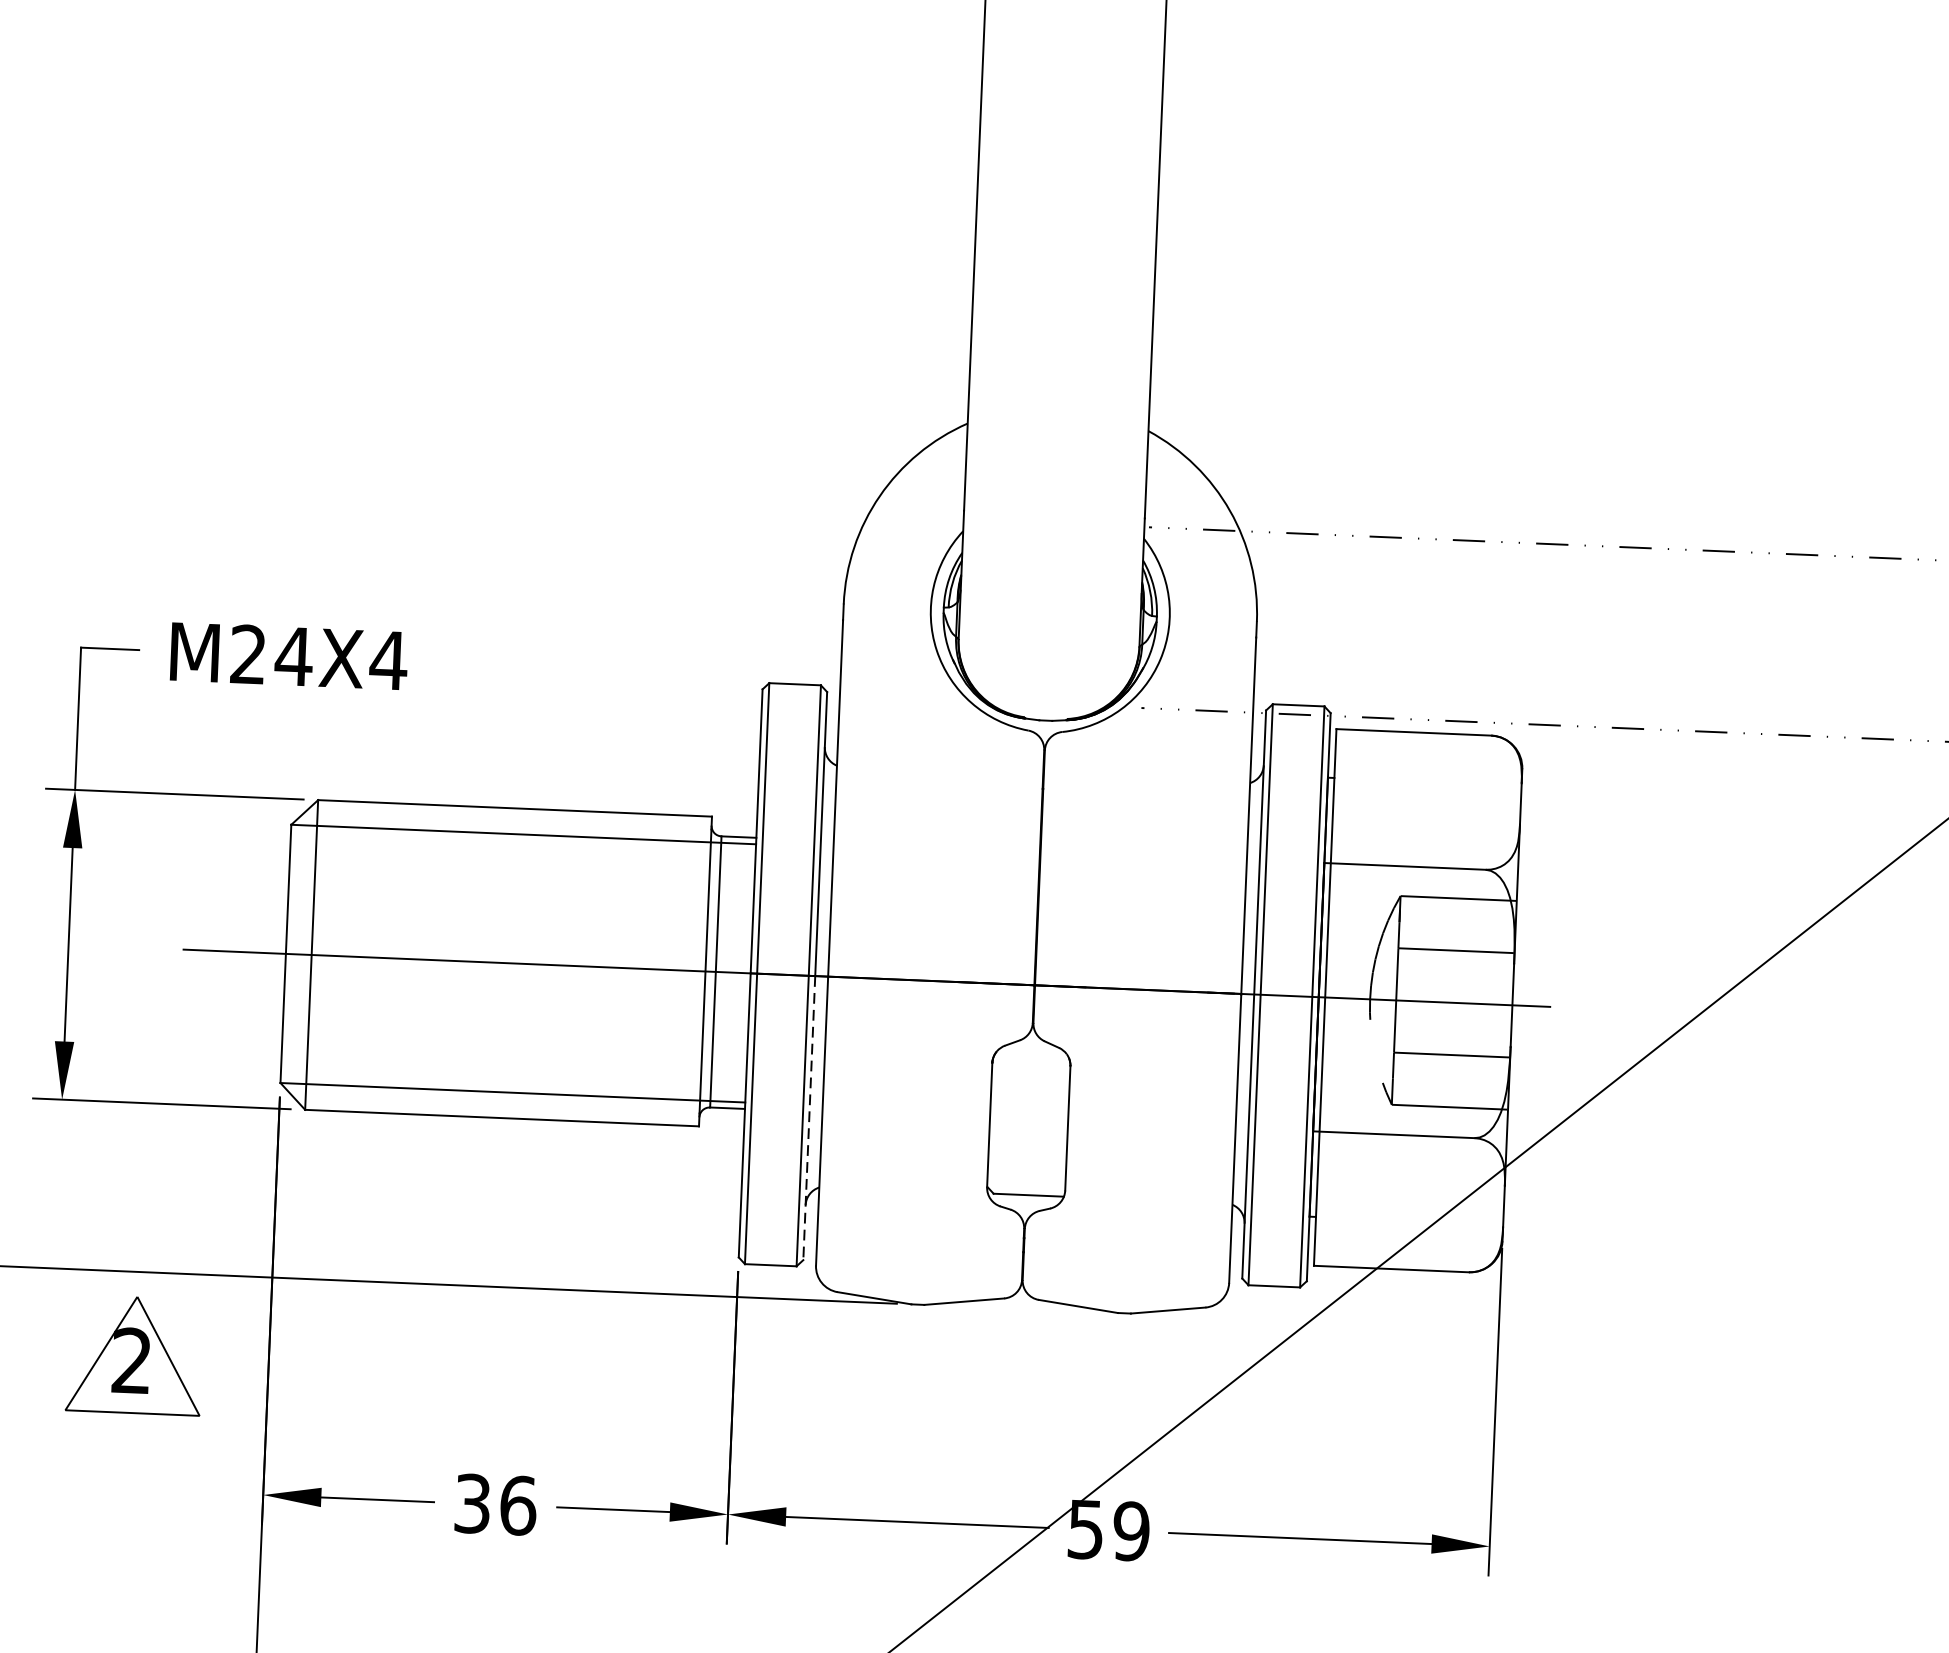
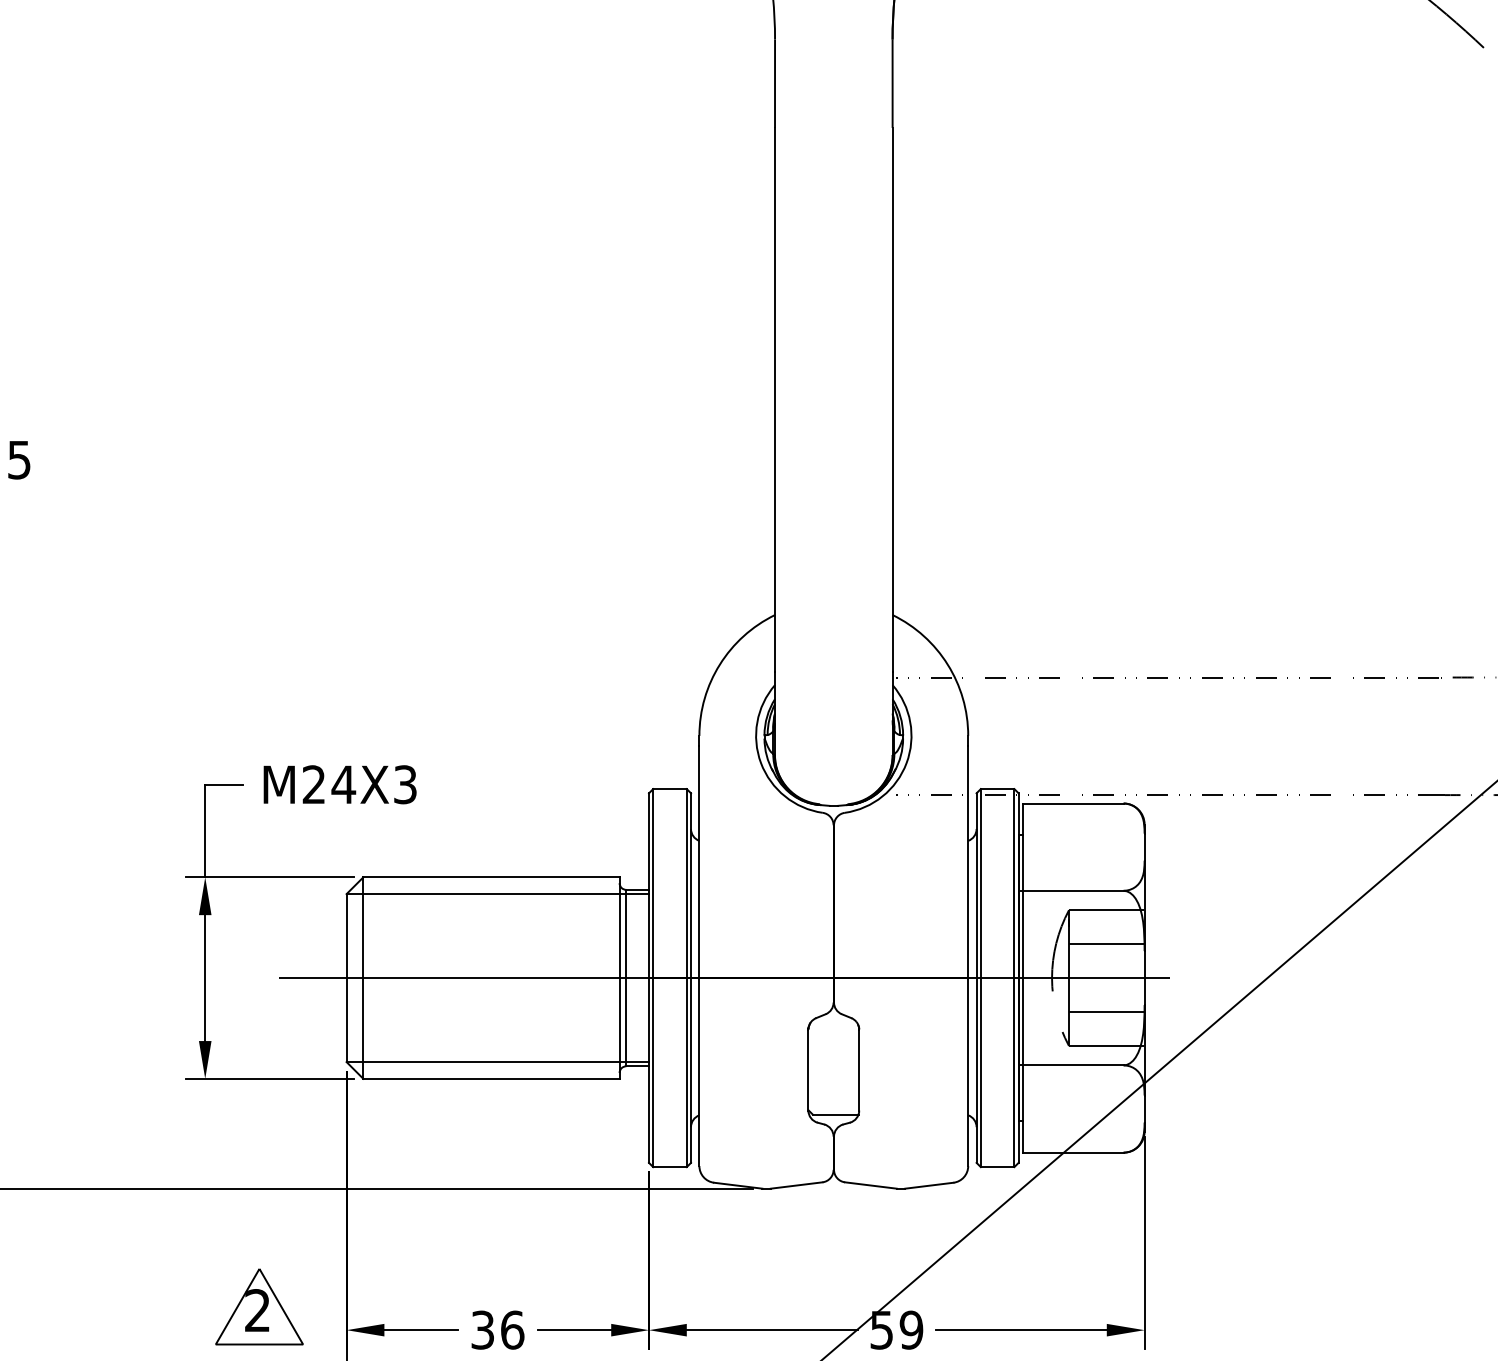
text: (388, 660) -> (405, 784), M24X4 -> M24X3
line: (809, 1119) -> (691, 1071), dashed -> solid
part: (134, 1354) -> (259, 1306), moved

